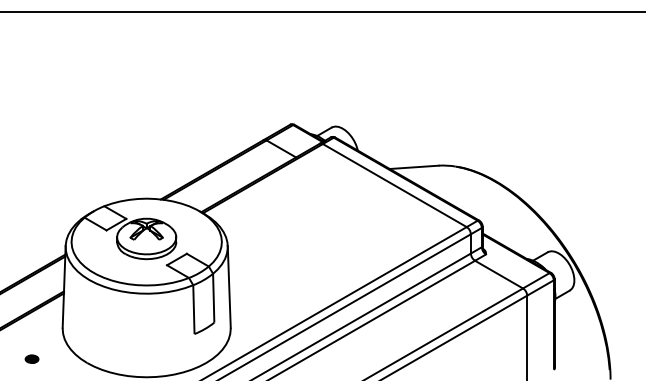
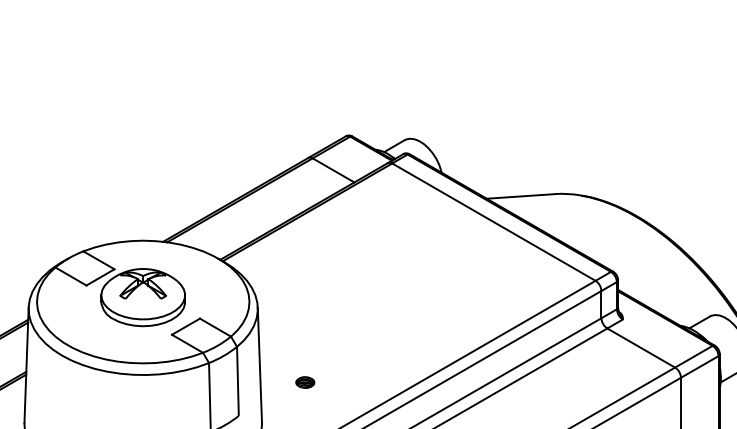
part: (261, 298) -> (305, 381), added

